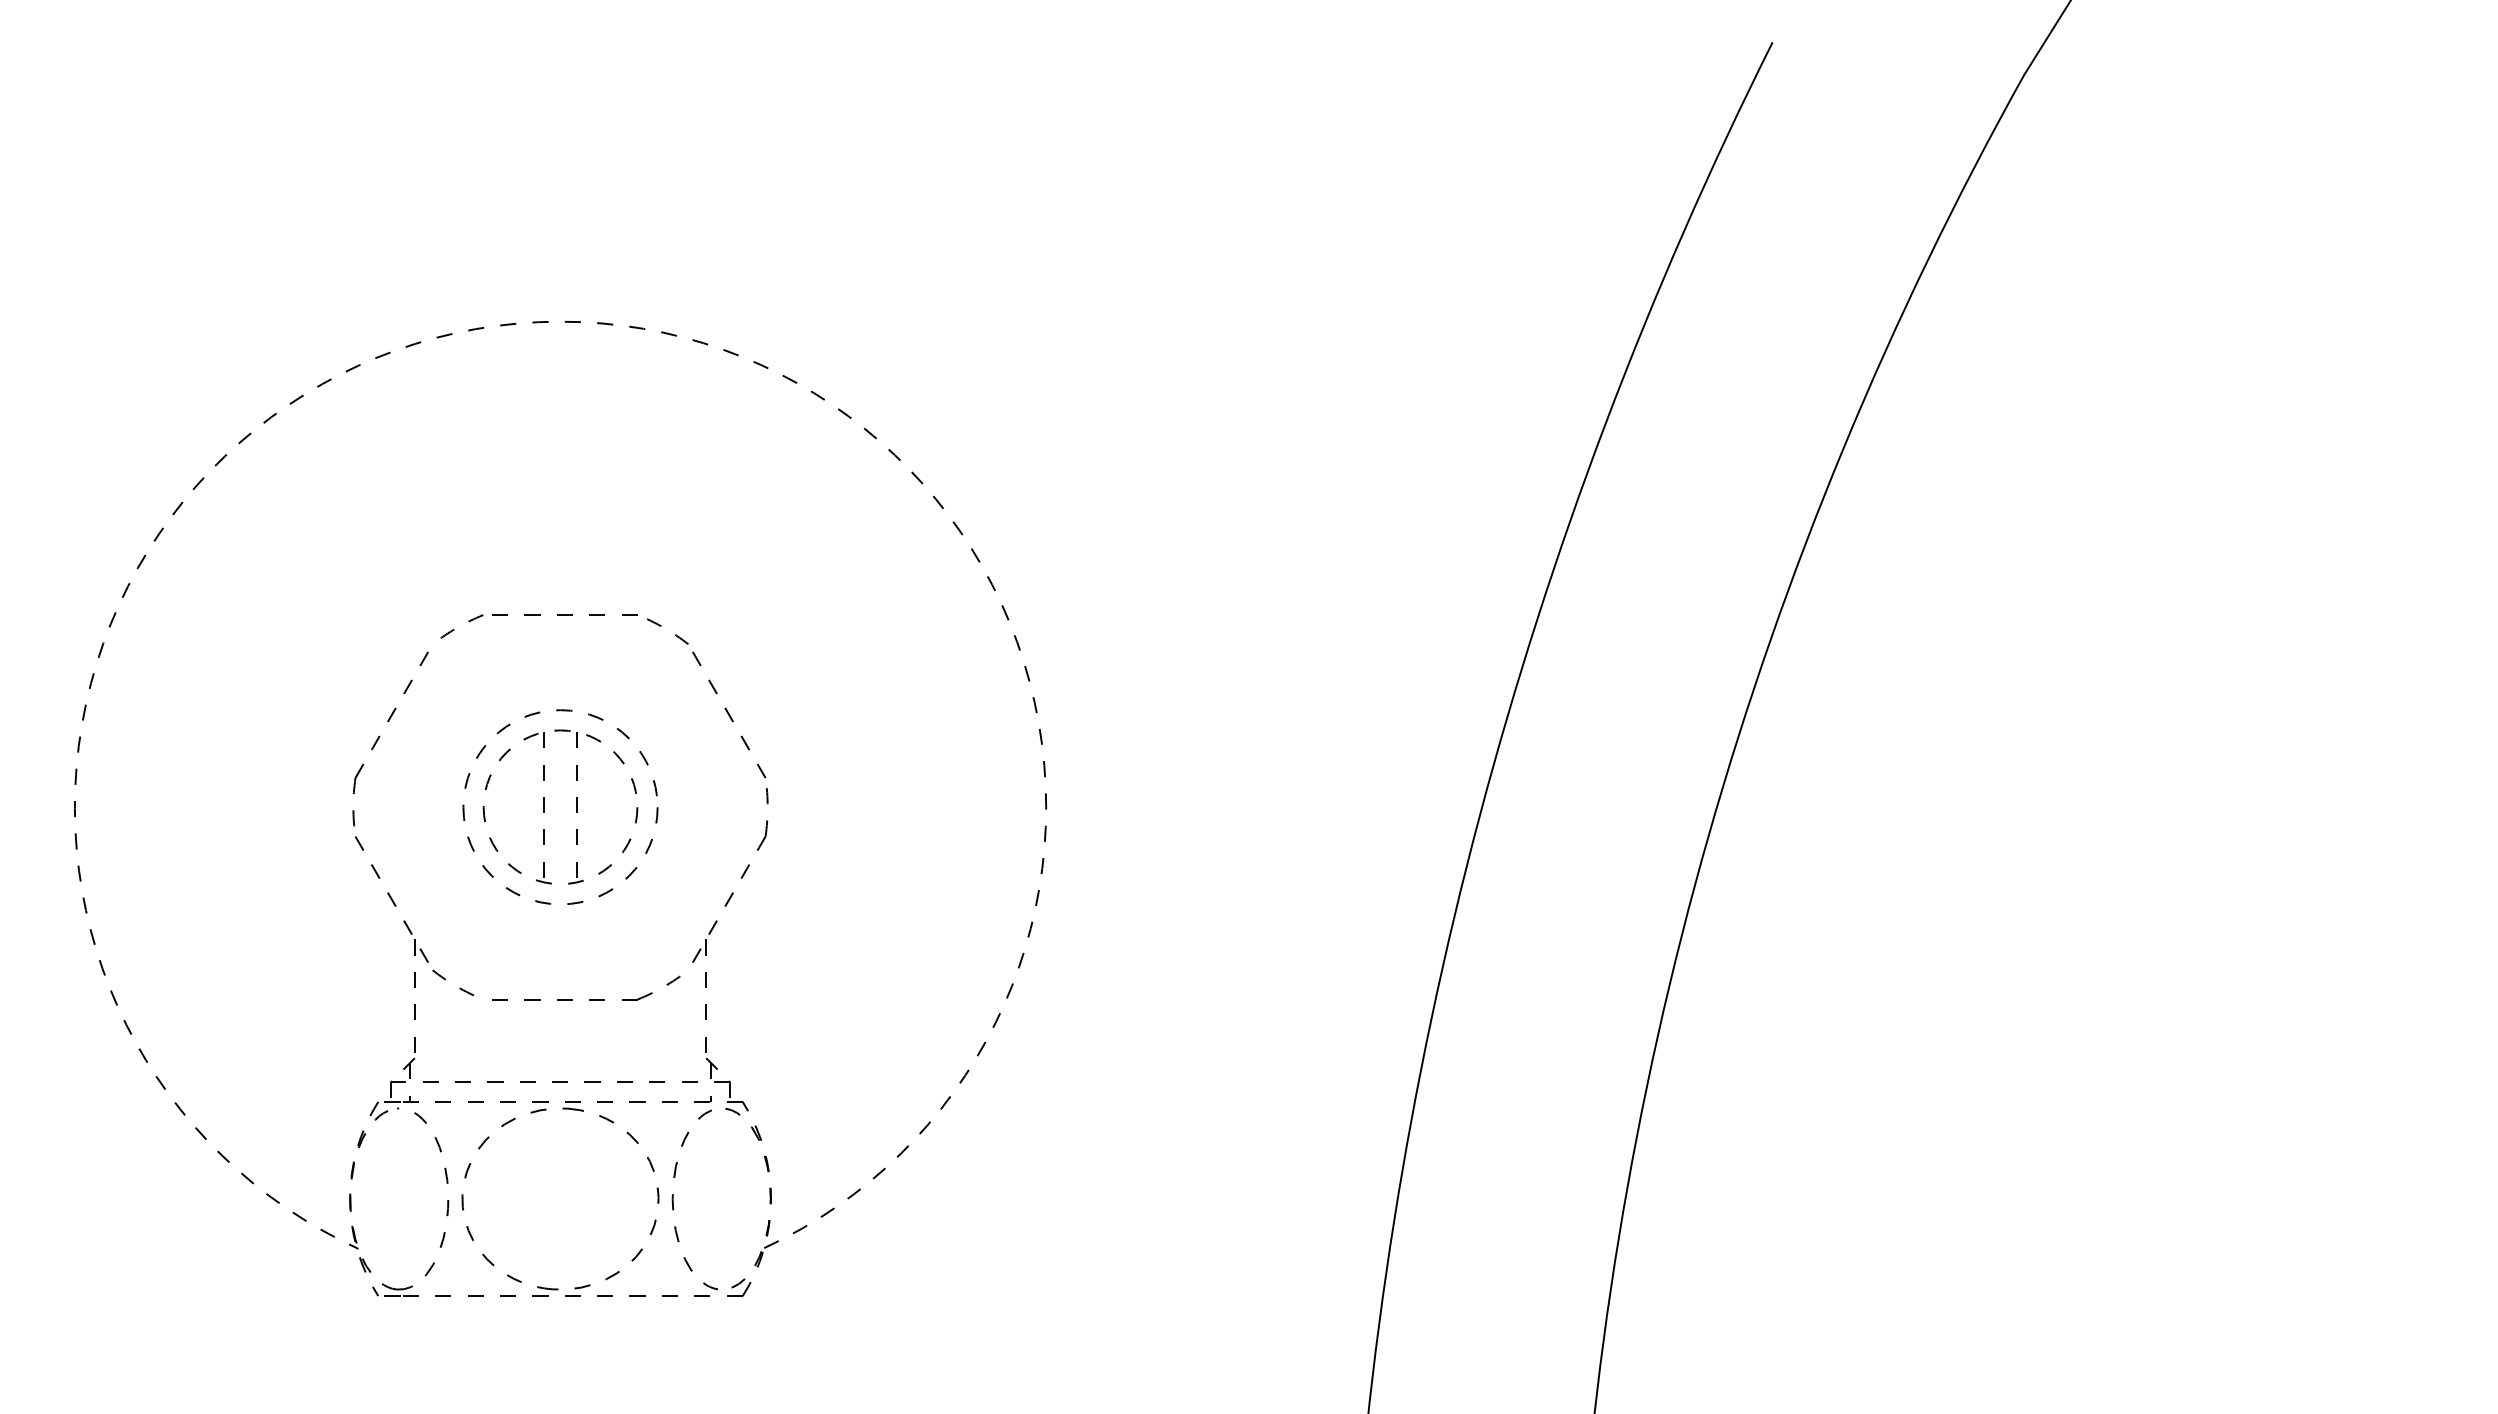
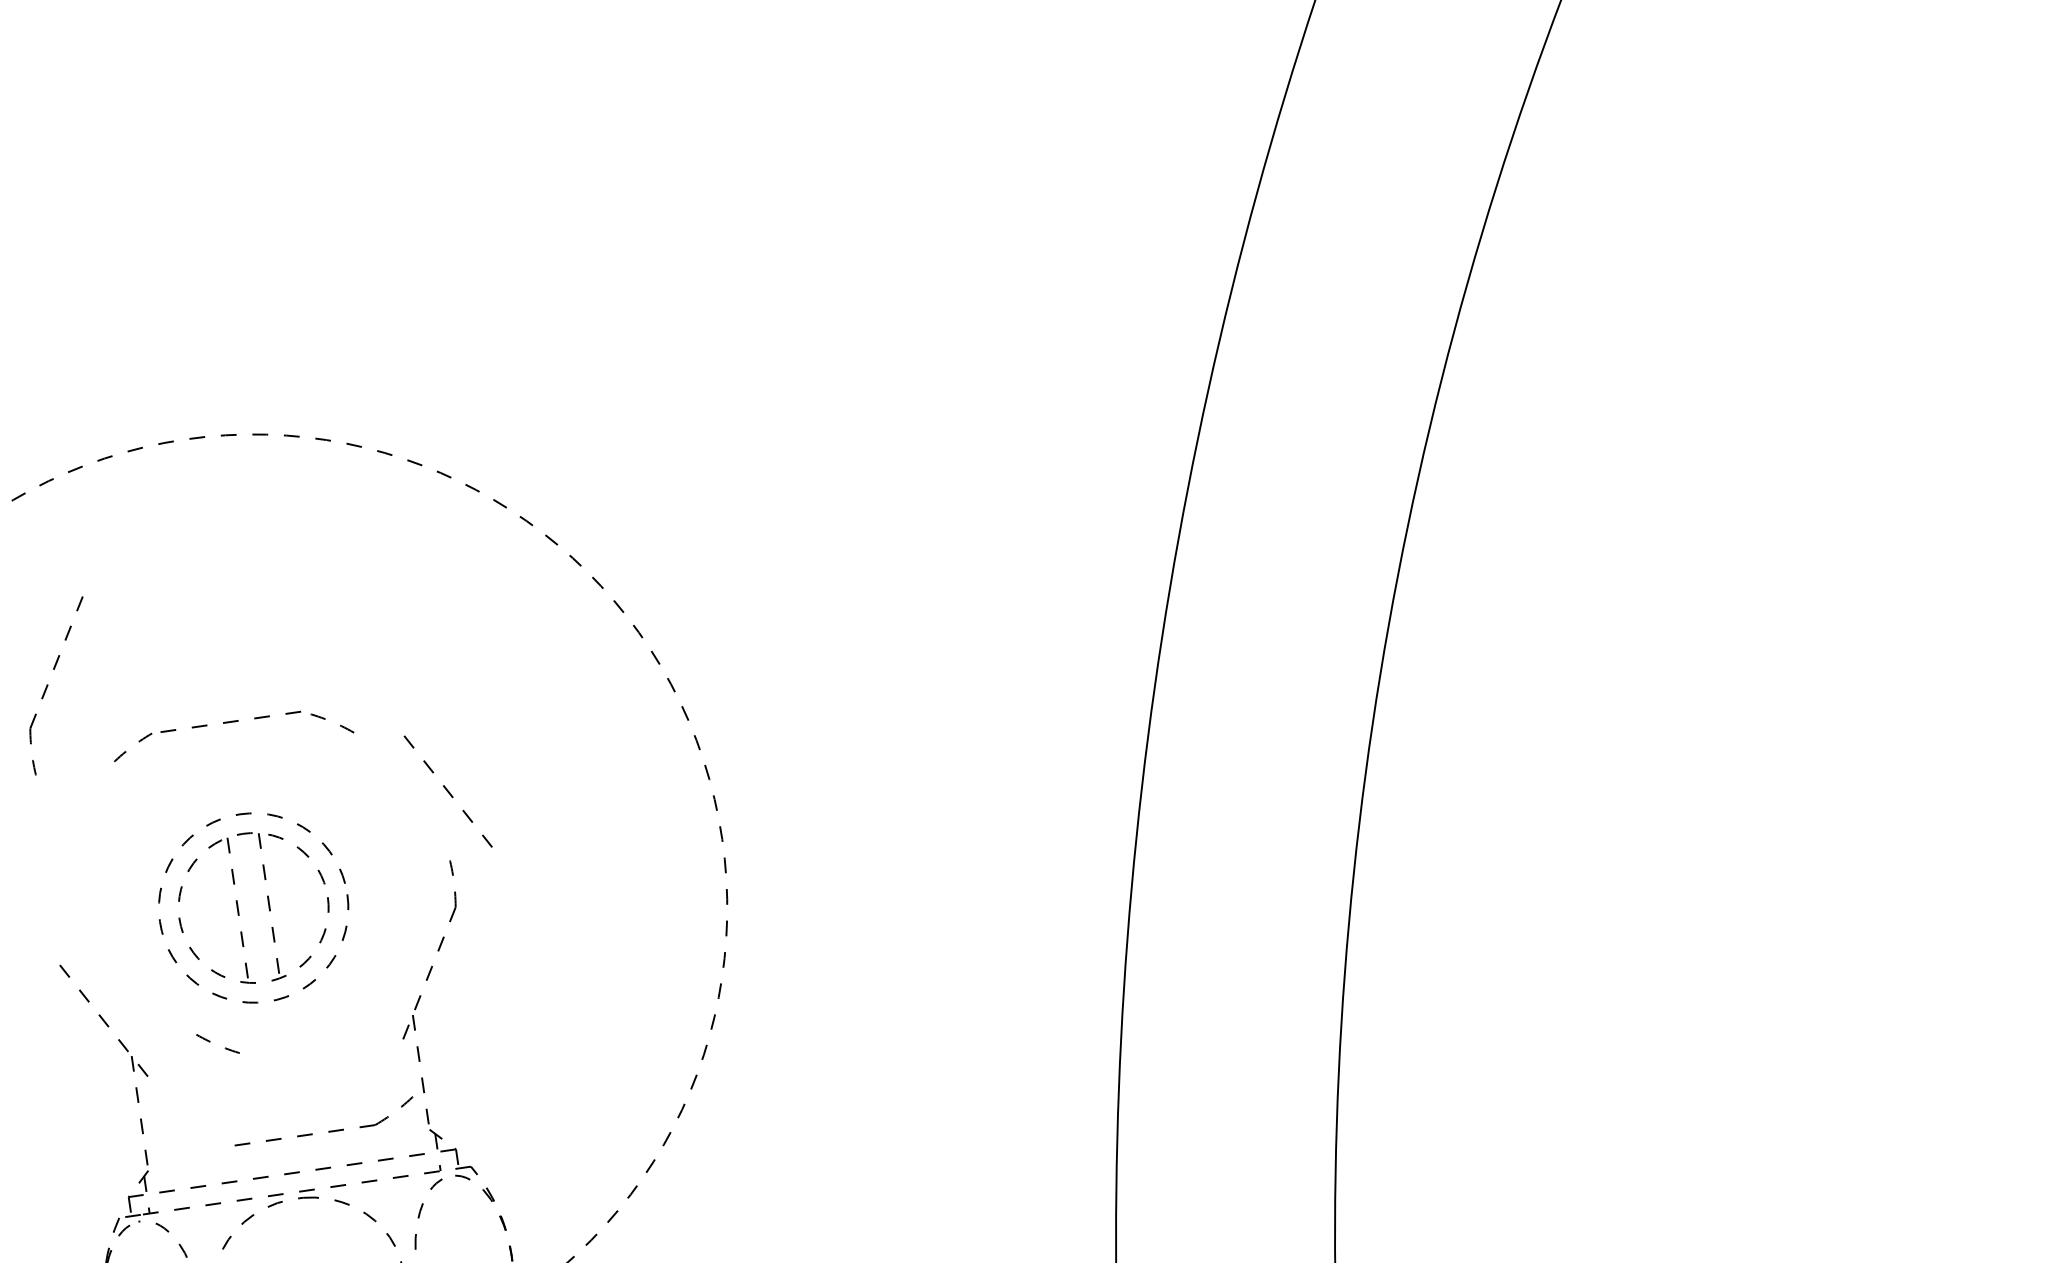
line: (729, 714) -> (448, 791), moved
part: (380, 736) -> (48, 684), moved
arc: (445, 980) -> (210, 1042), moved
part: (589, 999) -> (328, 1131), moved

